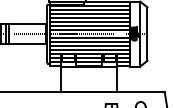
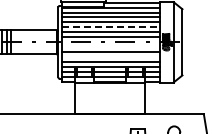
line: (90, 22) -> (111, 27), solid -> dashed
line: (90, 38) -> (111, 47), removed
line: (90, 46) -> (111, 57), removed

